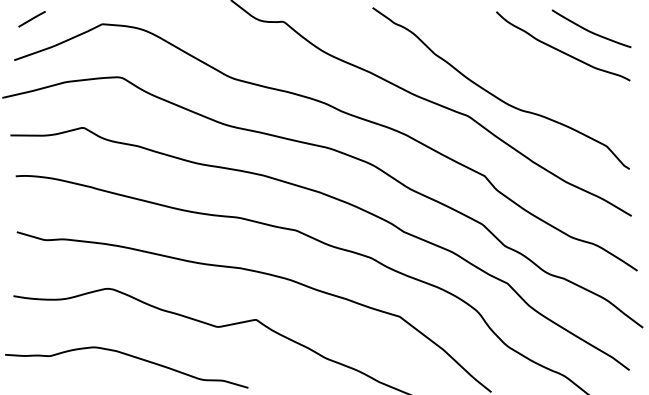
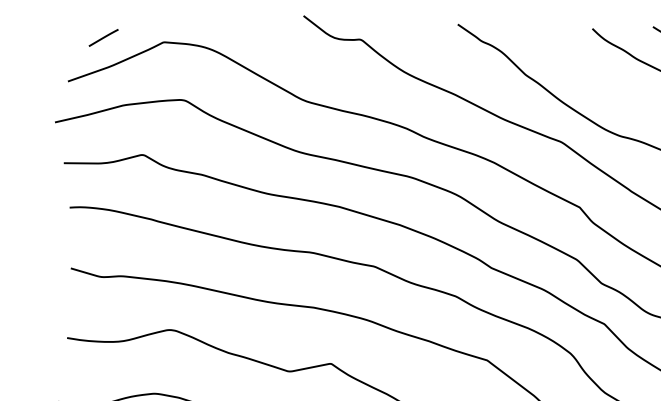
line: (31, 19) -> (103, 38), moved

